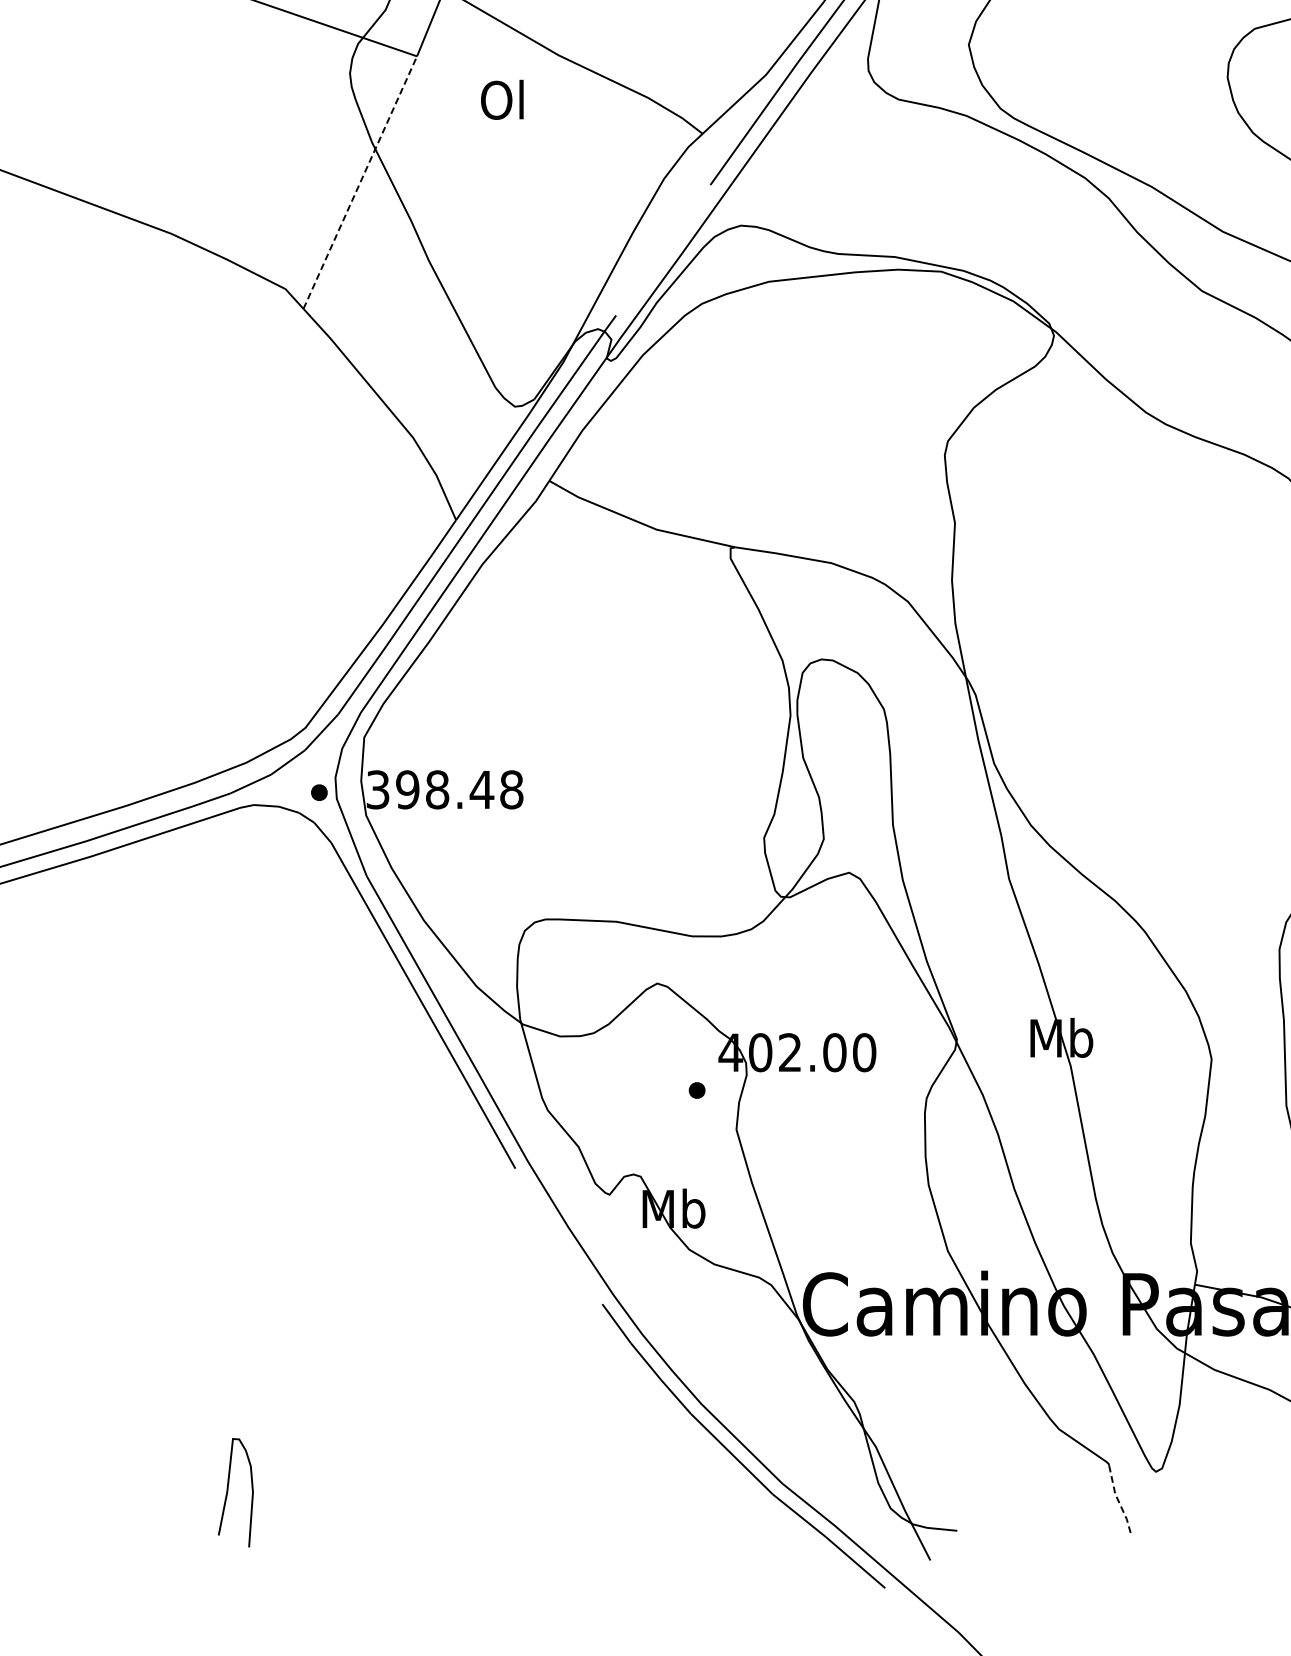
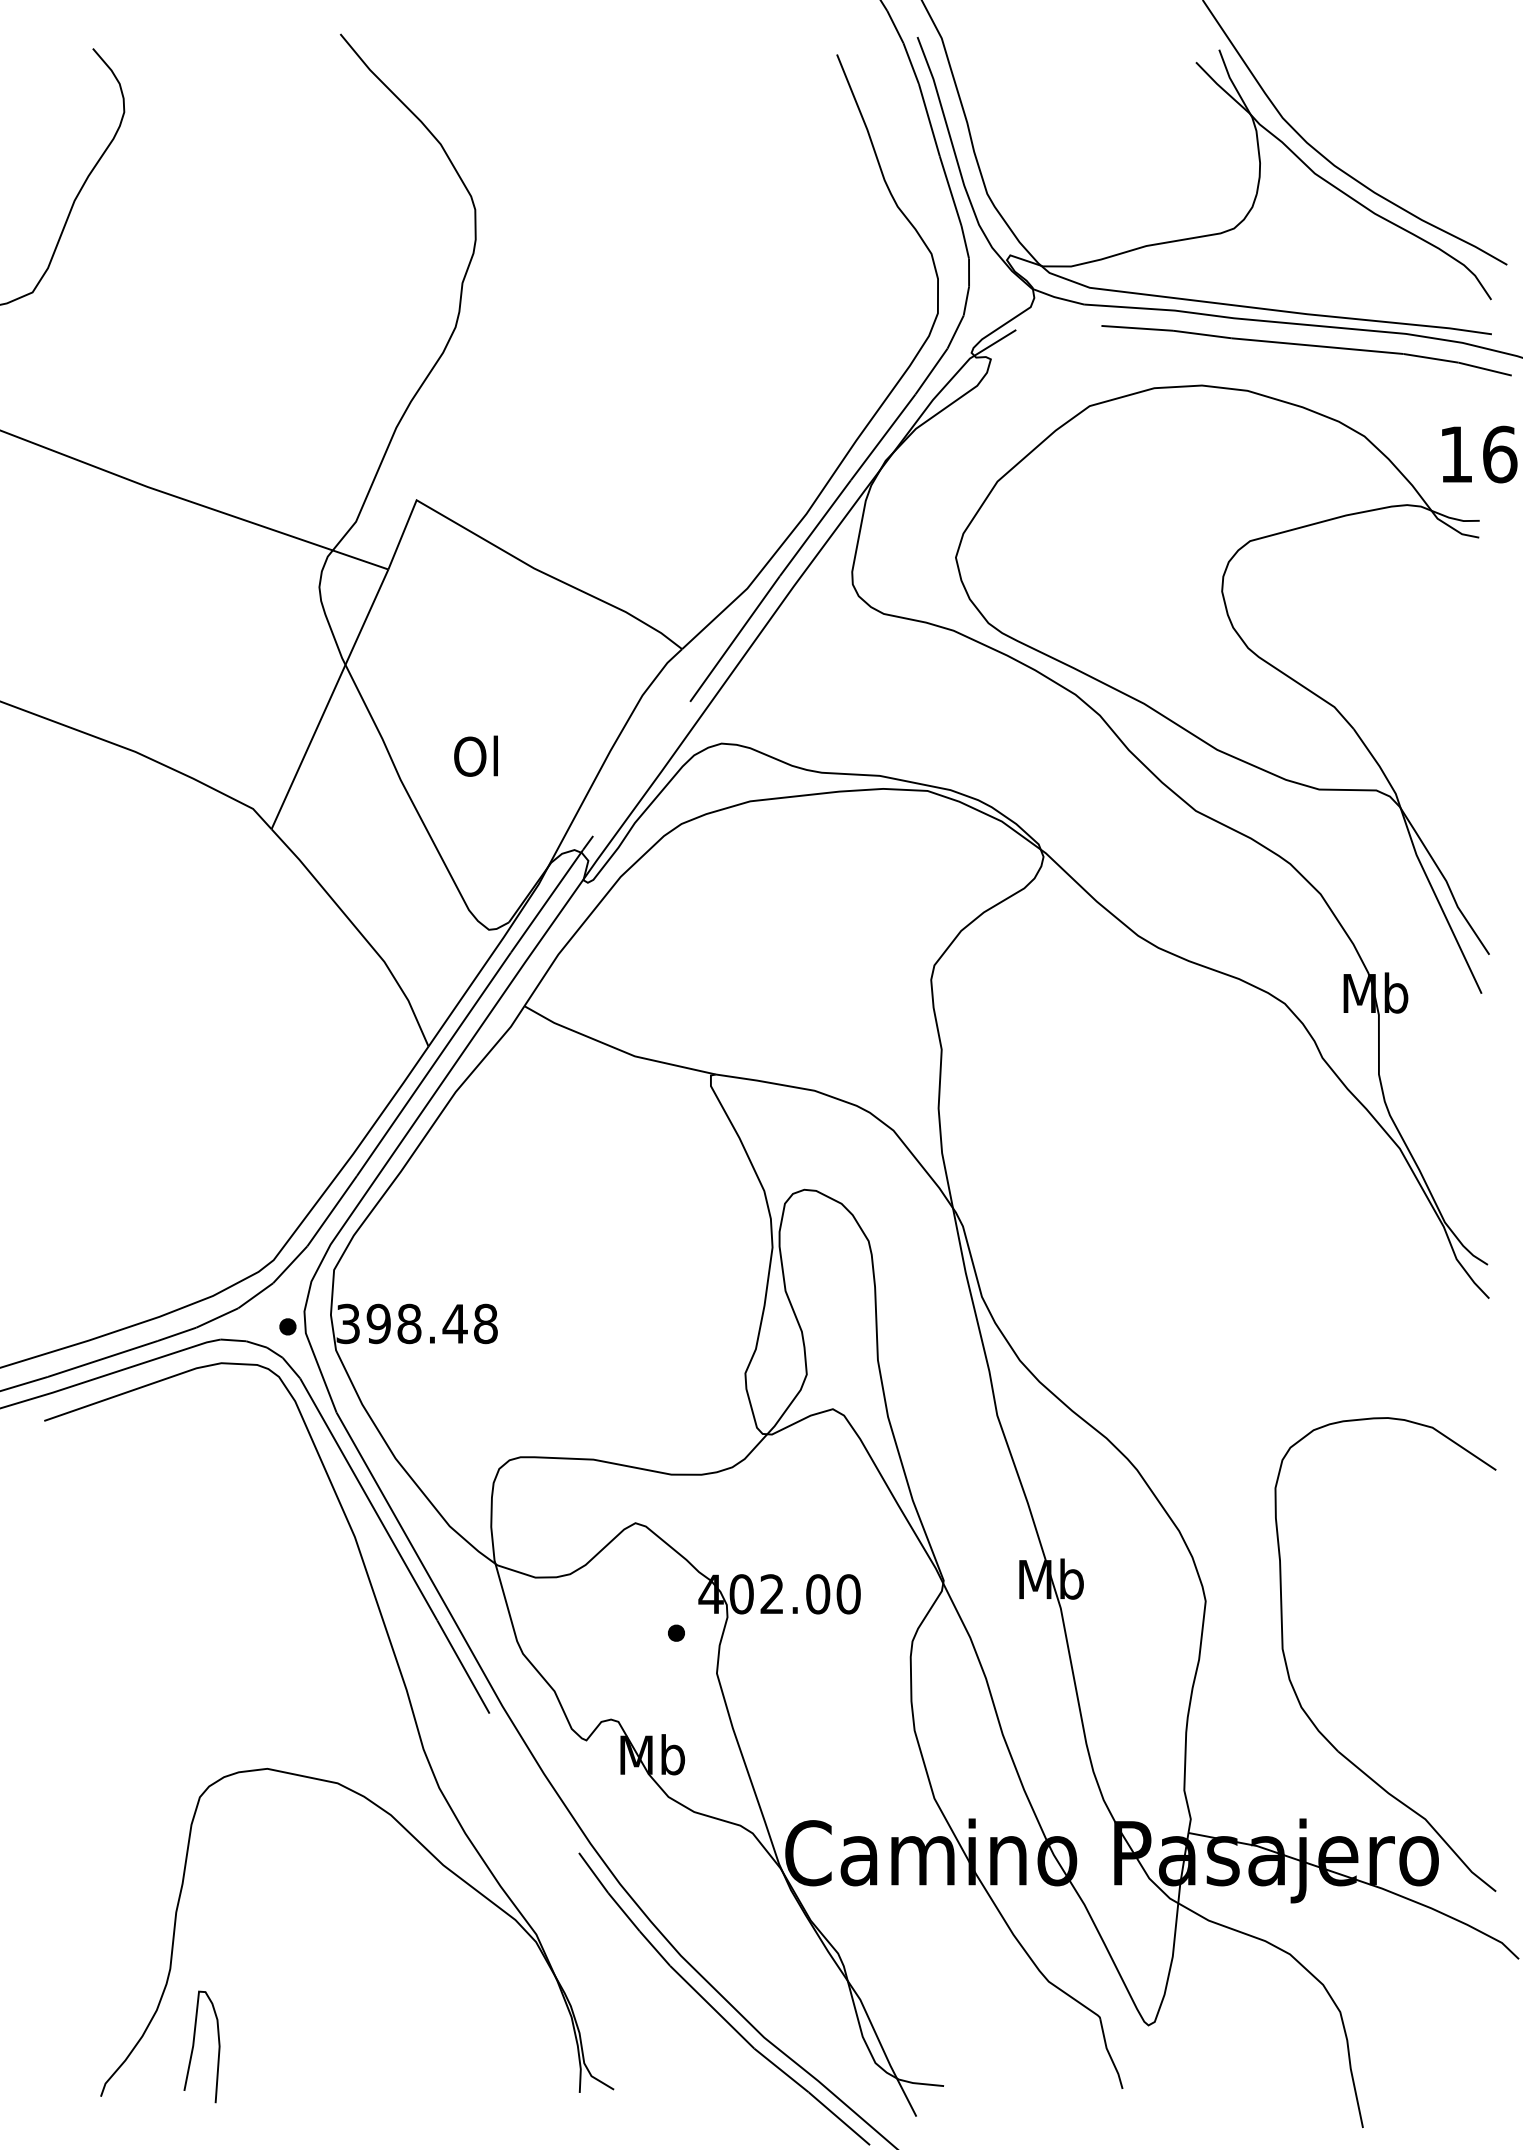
text: (501, 99) -> (475, 755), moved
line: (360, 181) -> (330, 698), dashed -> solid
part: (351, 1231) -> (320, 1778), added
line: (1118, 1501) -> (1109, 2055), dashed -> solid

